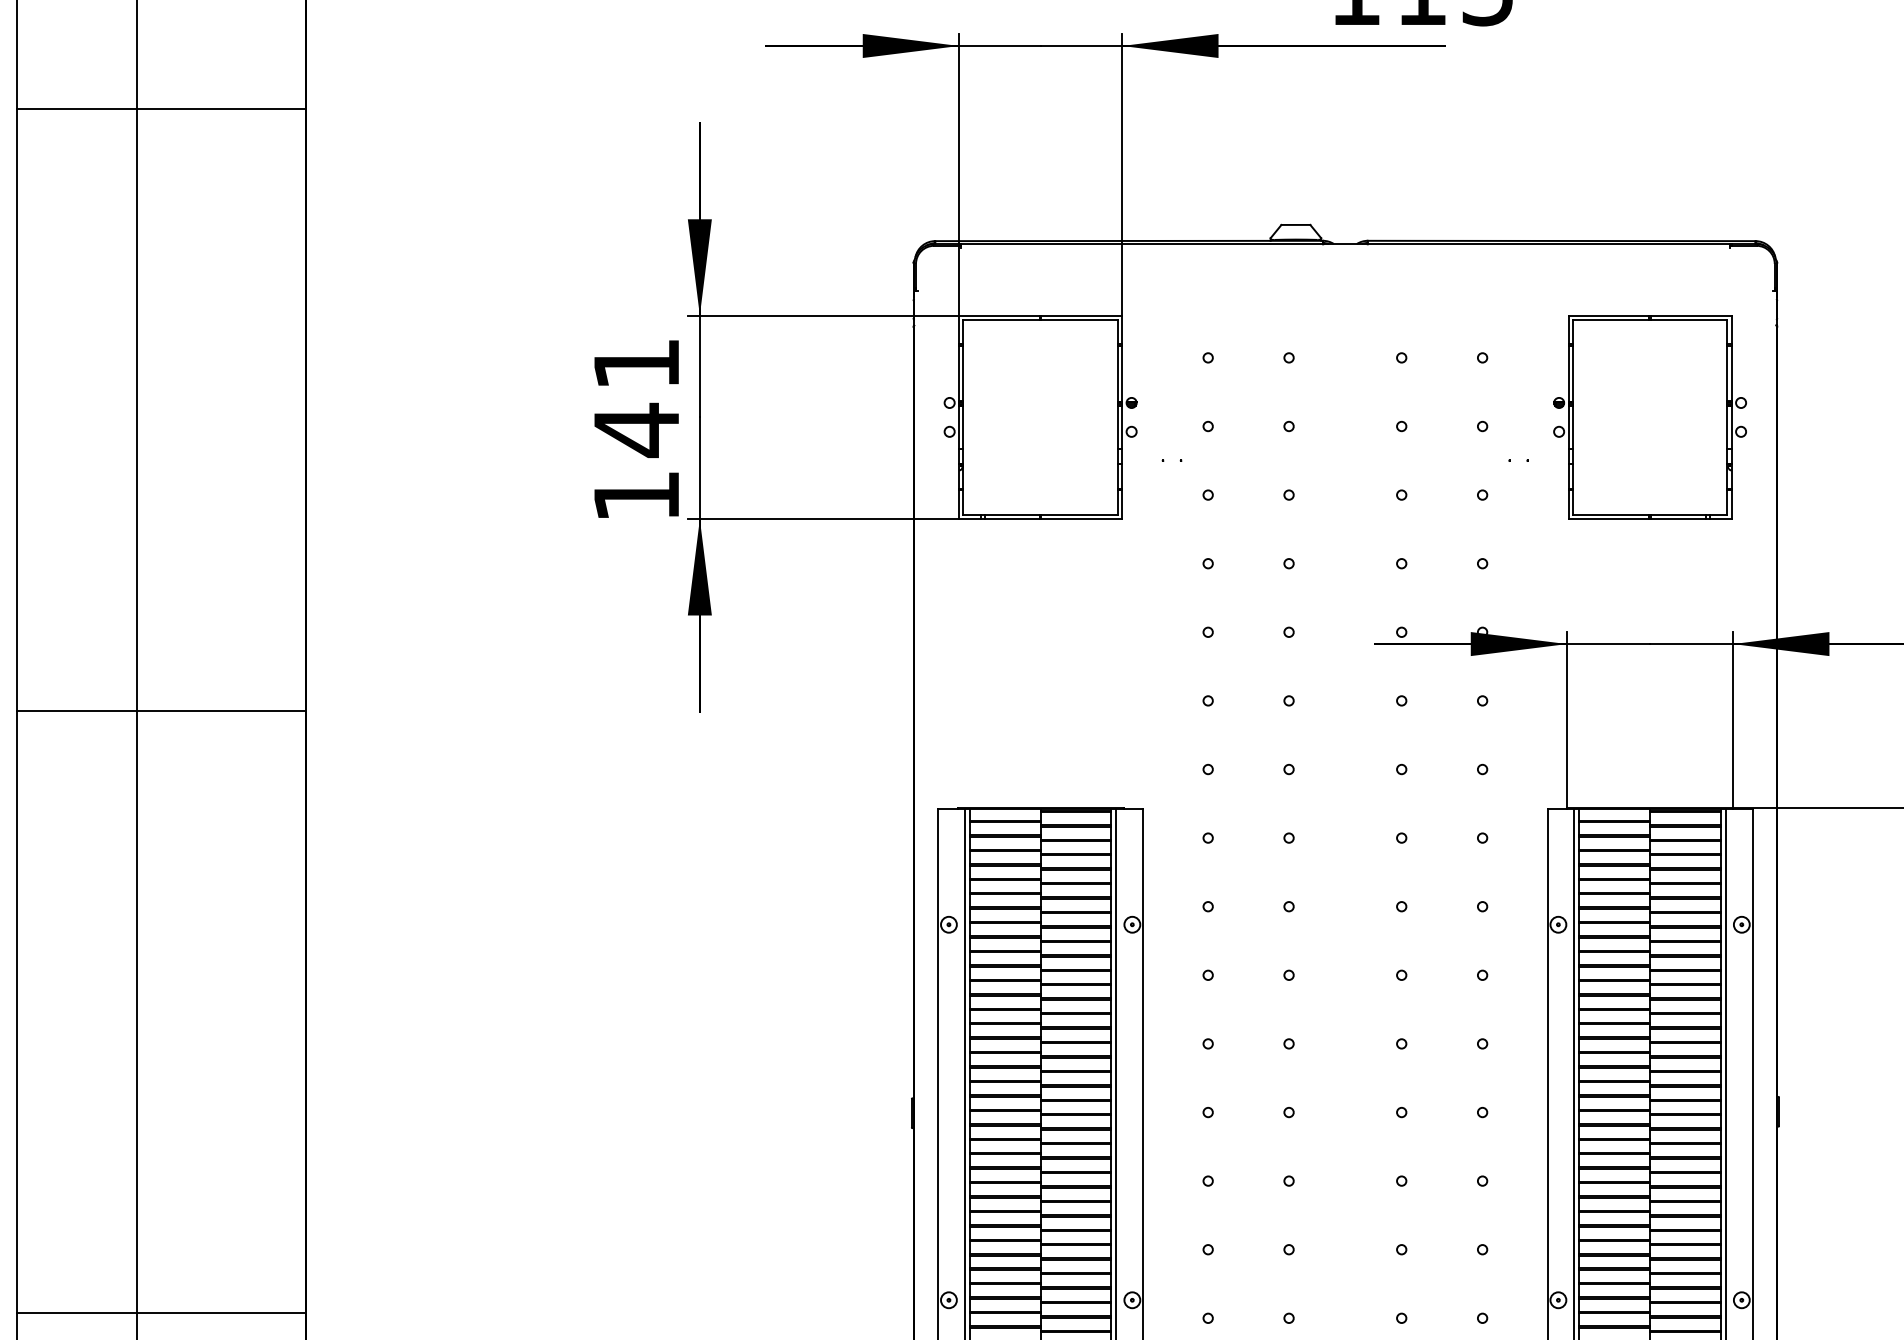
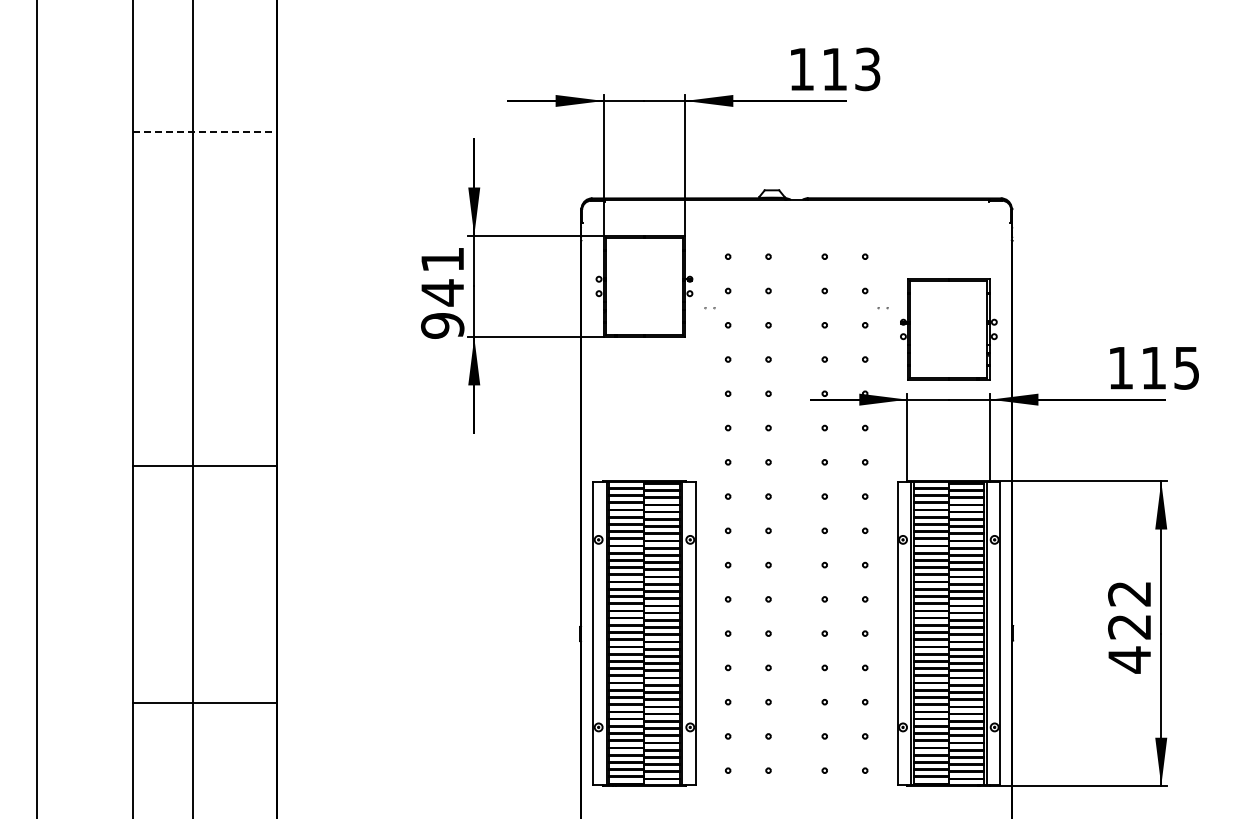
line: (161, 109) -> (205, 132), solid -> dashed
part: (1649, 417) -> (948, 329), moved
text: (636, 495) -> (442, 325), 141 -> 941
line: (161, 709) -> (205, 465), moved
line: (161, 1312) -> (205, 702), moved

